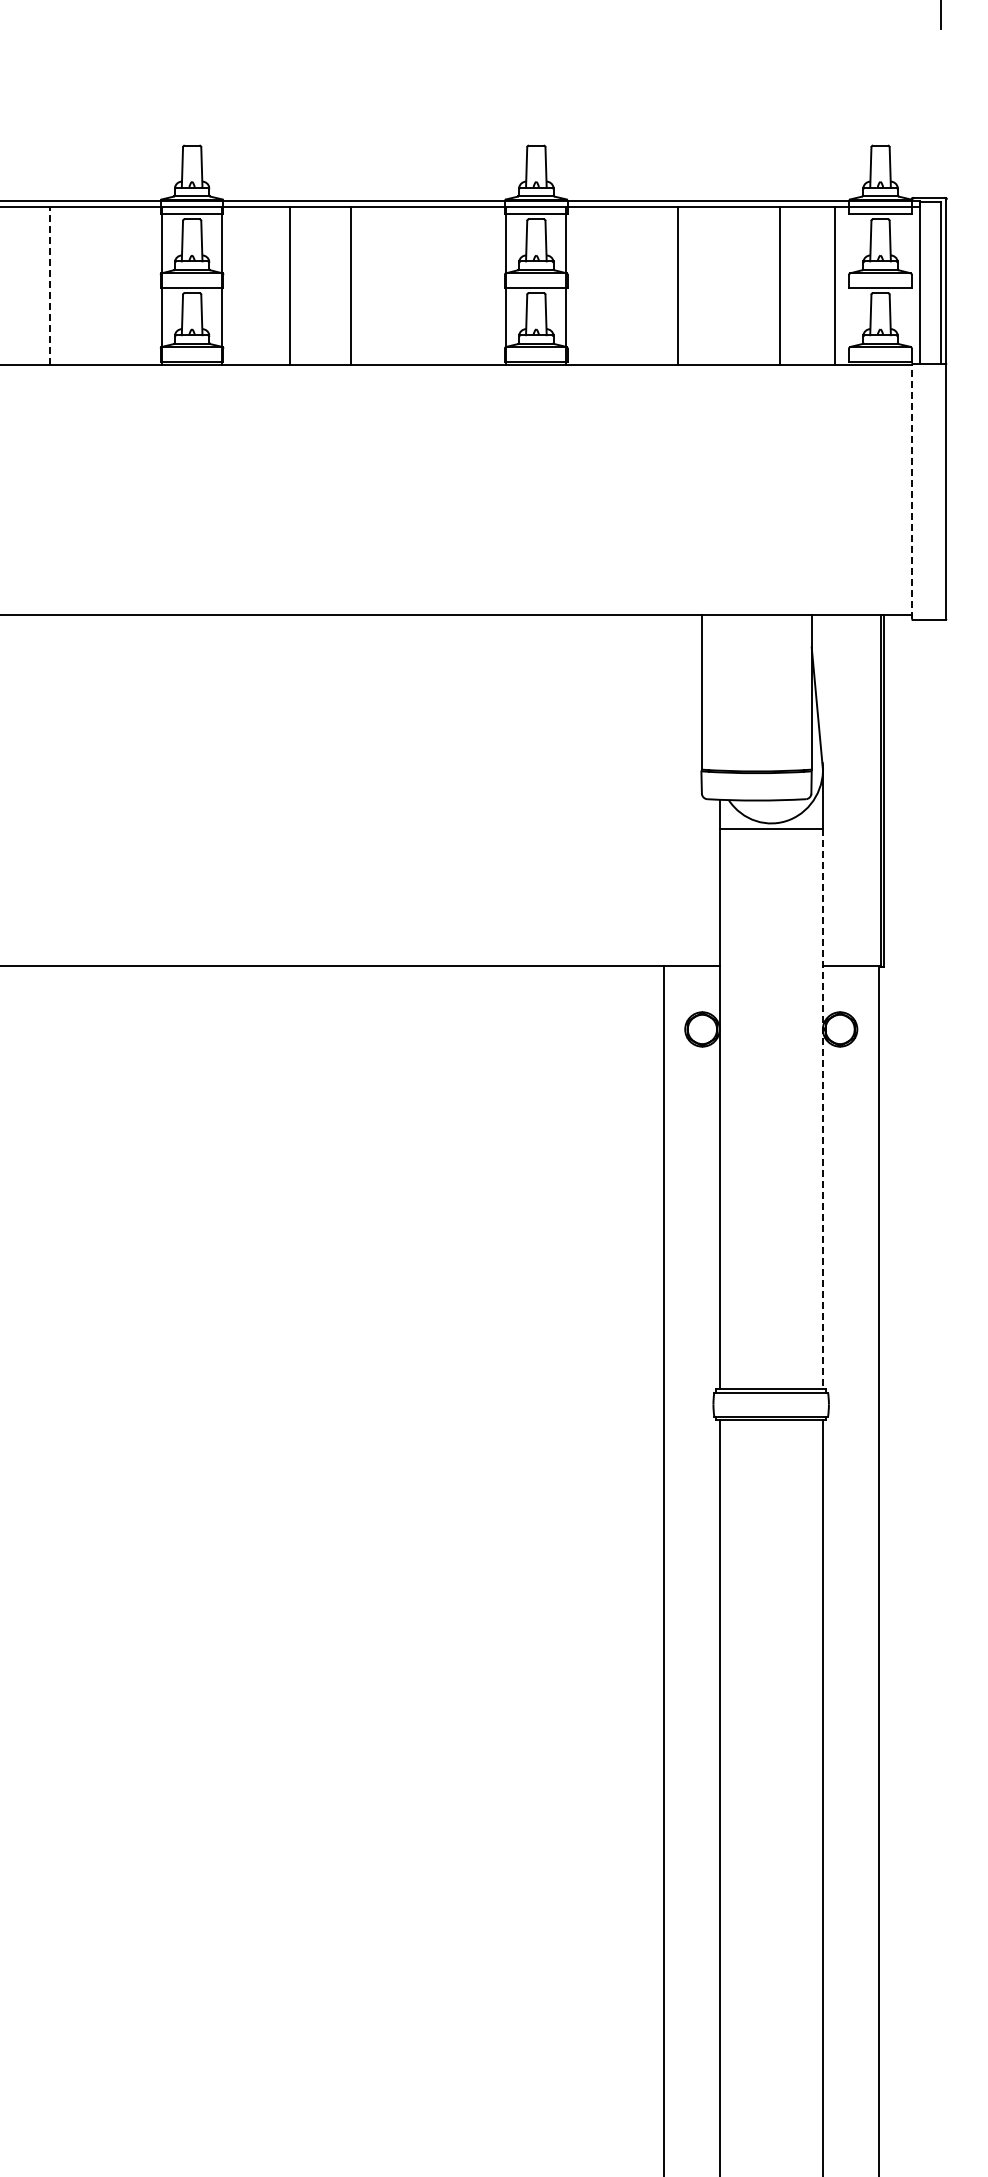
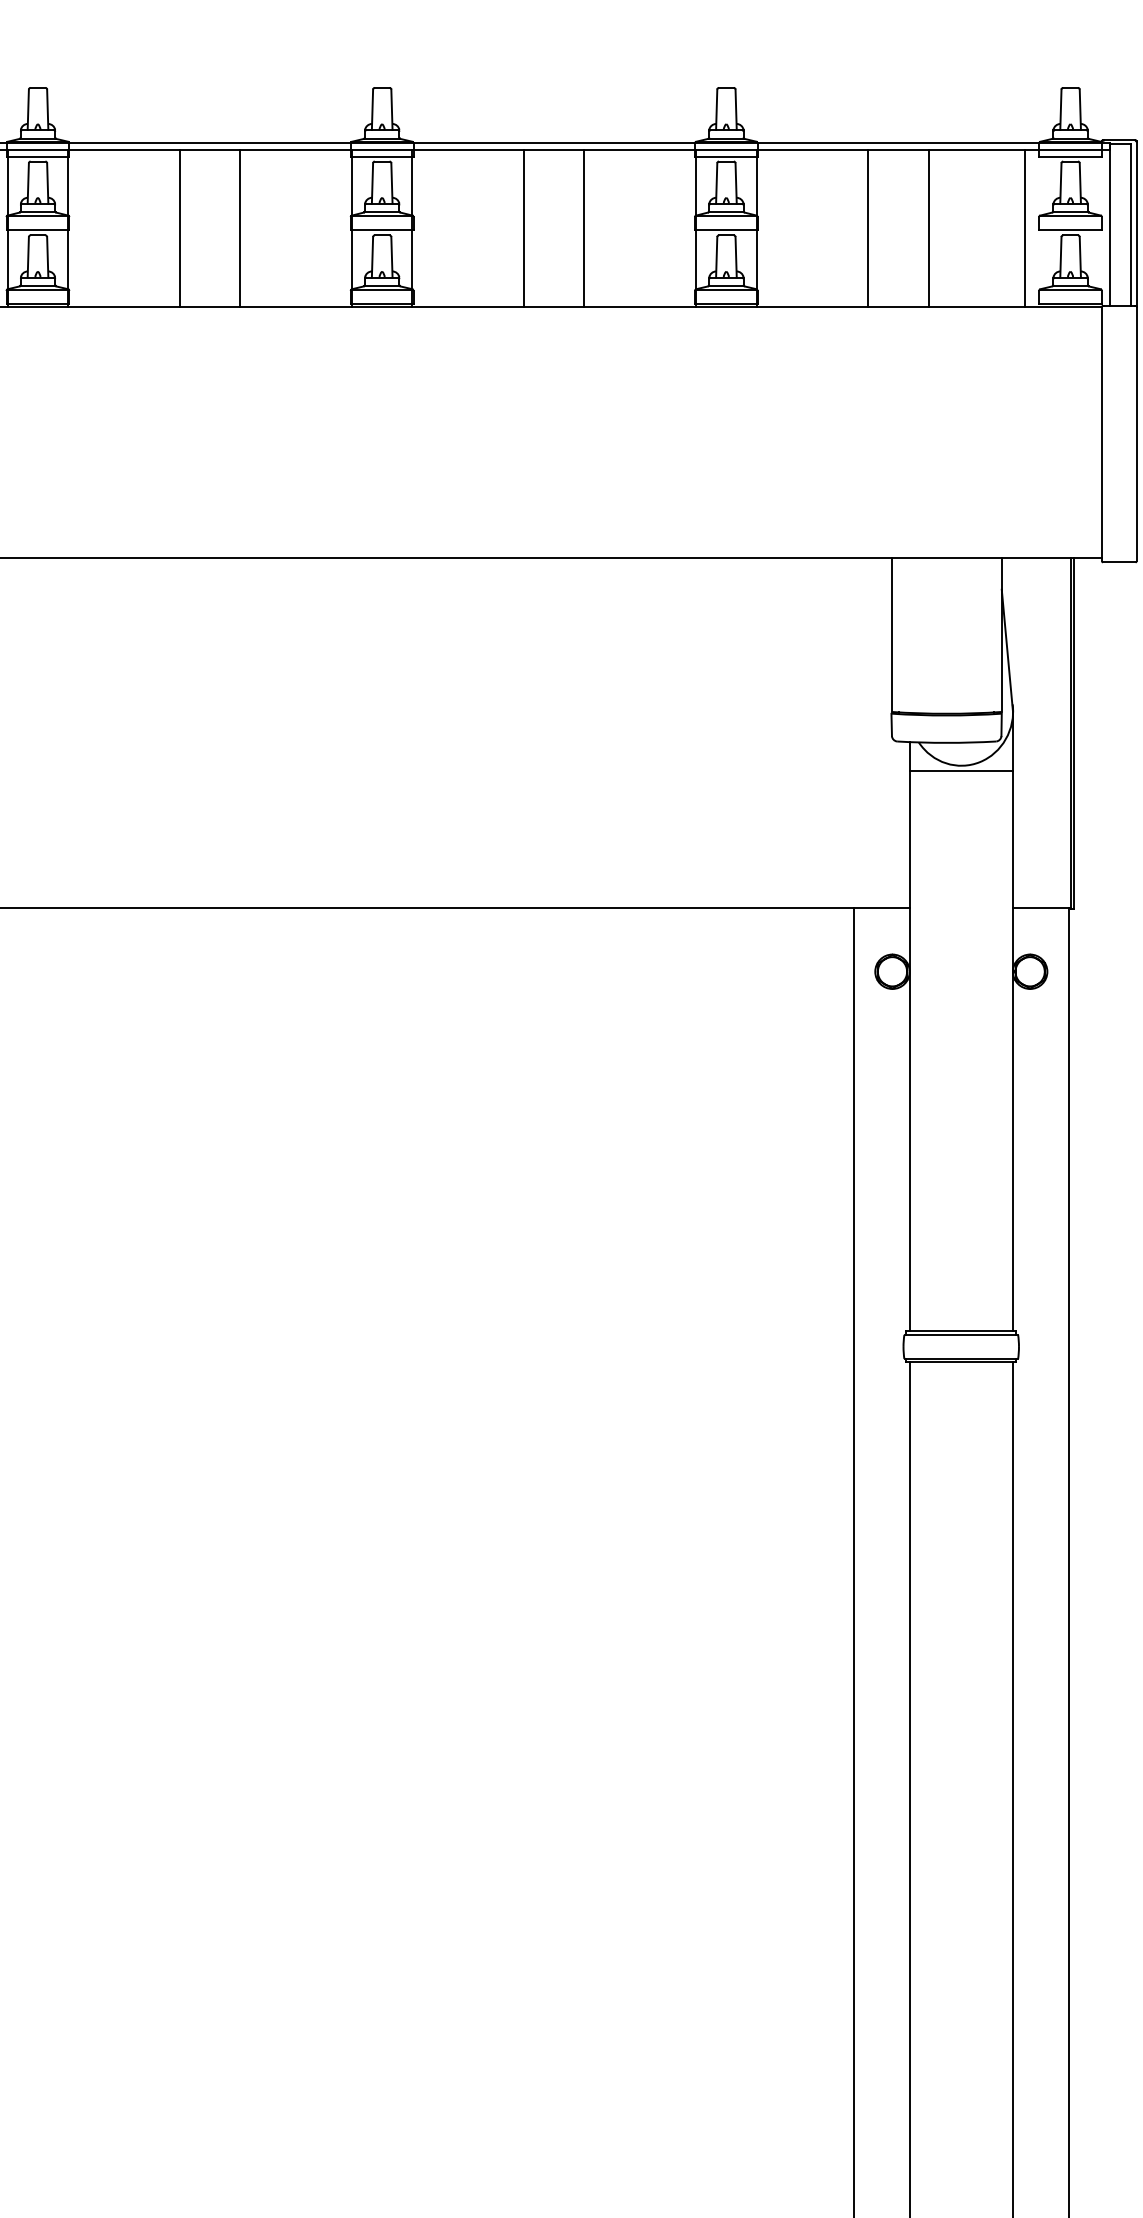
line: (50, 286) -> (240, 228), dashed -> solid
line: (290, 286) -> (524, 228), moved
line: (351, 286) -> (584, 228), moved
line: (779, 286) -> (928, 228), moved
line: (912, 491) -> (1102, 433), dashed -> solid
line: (822, 1109) -> (1012, 1051), dashed -> solid

